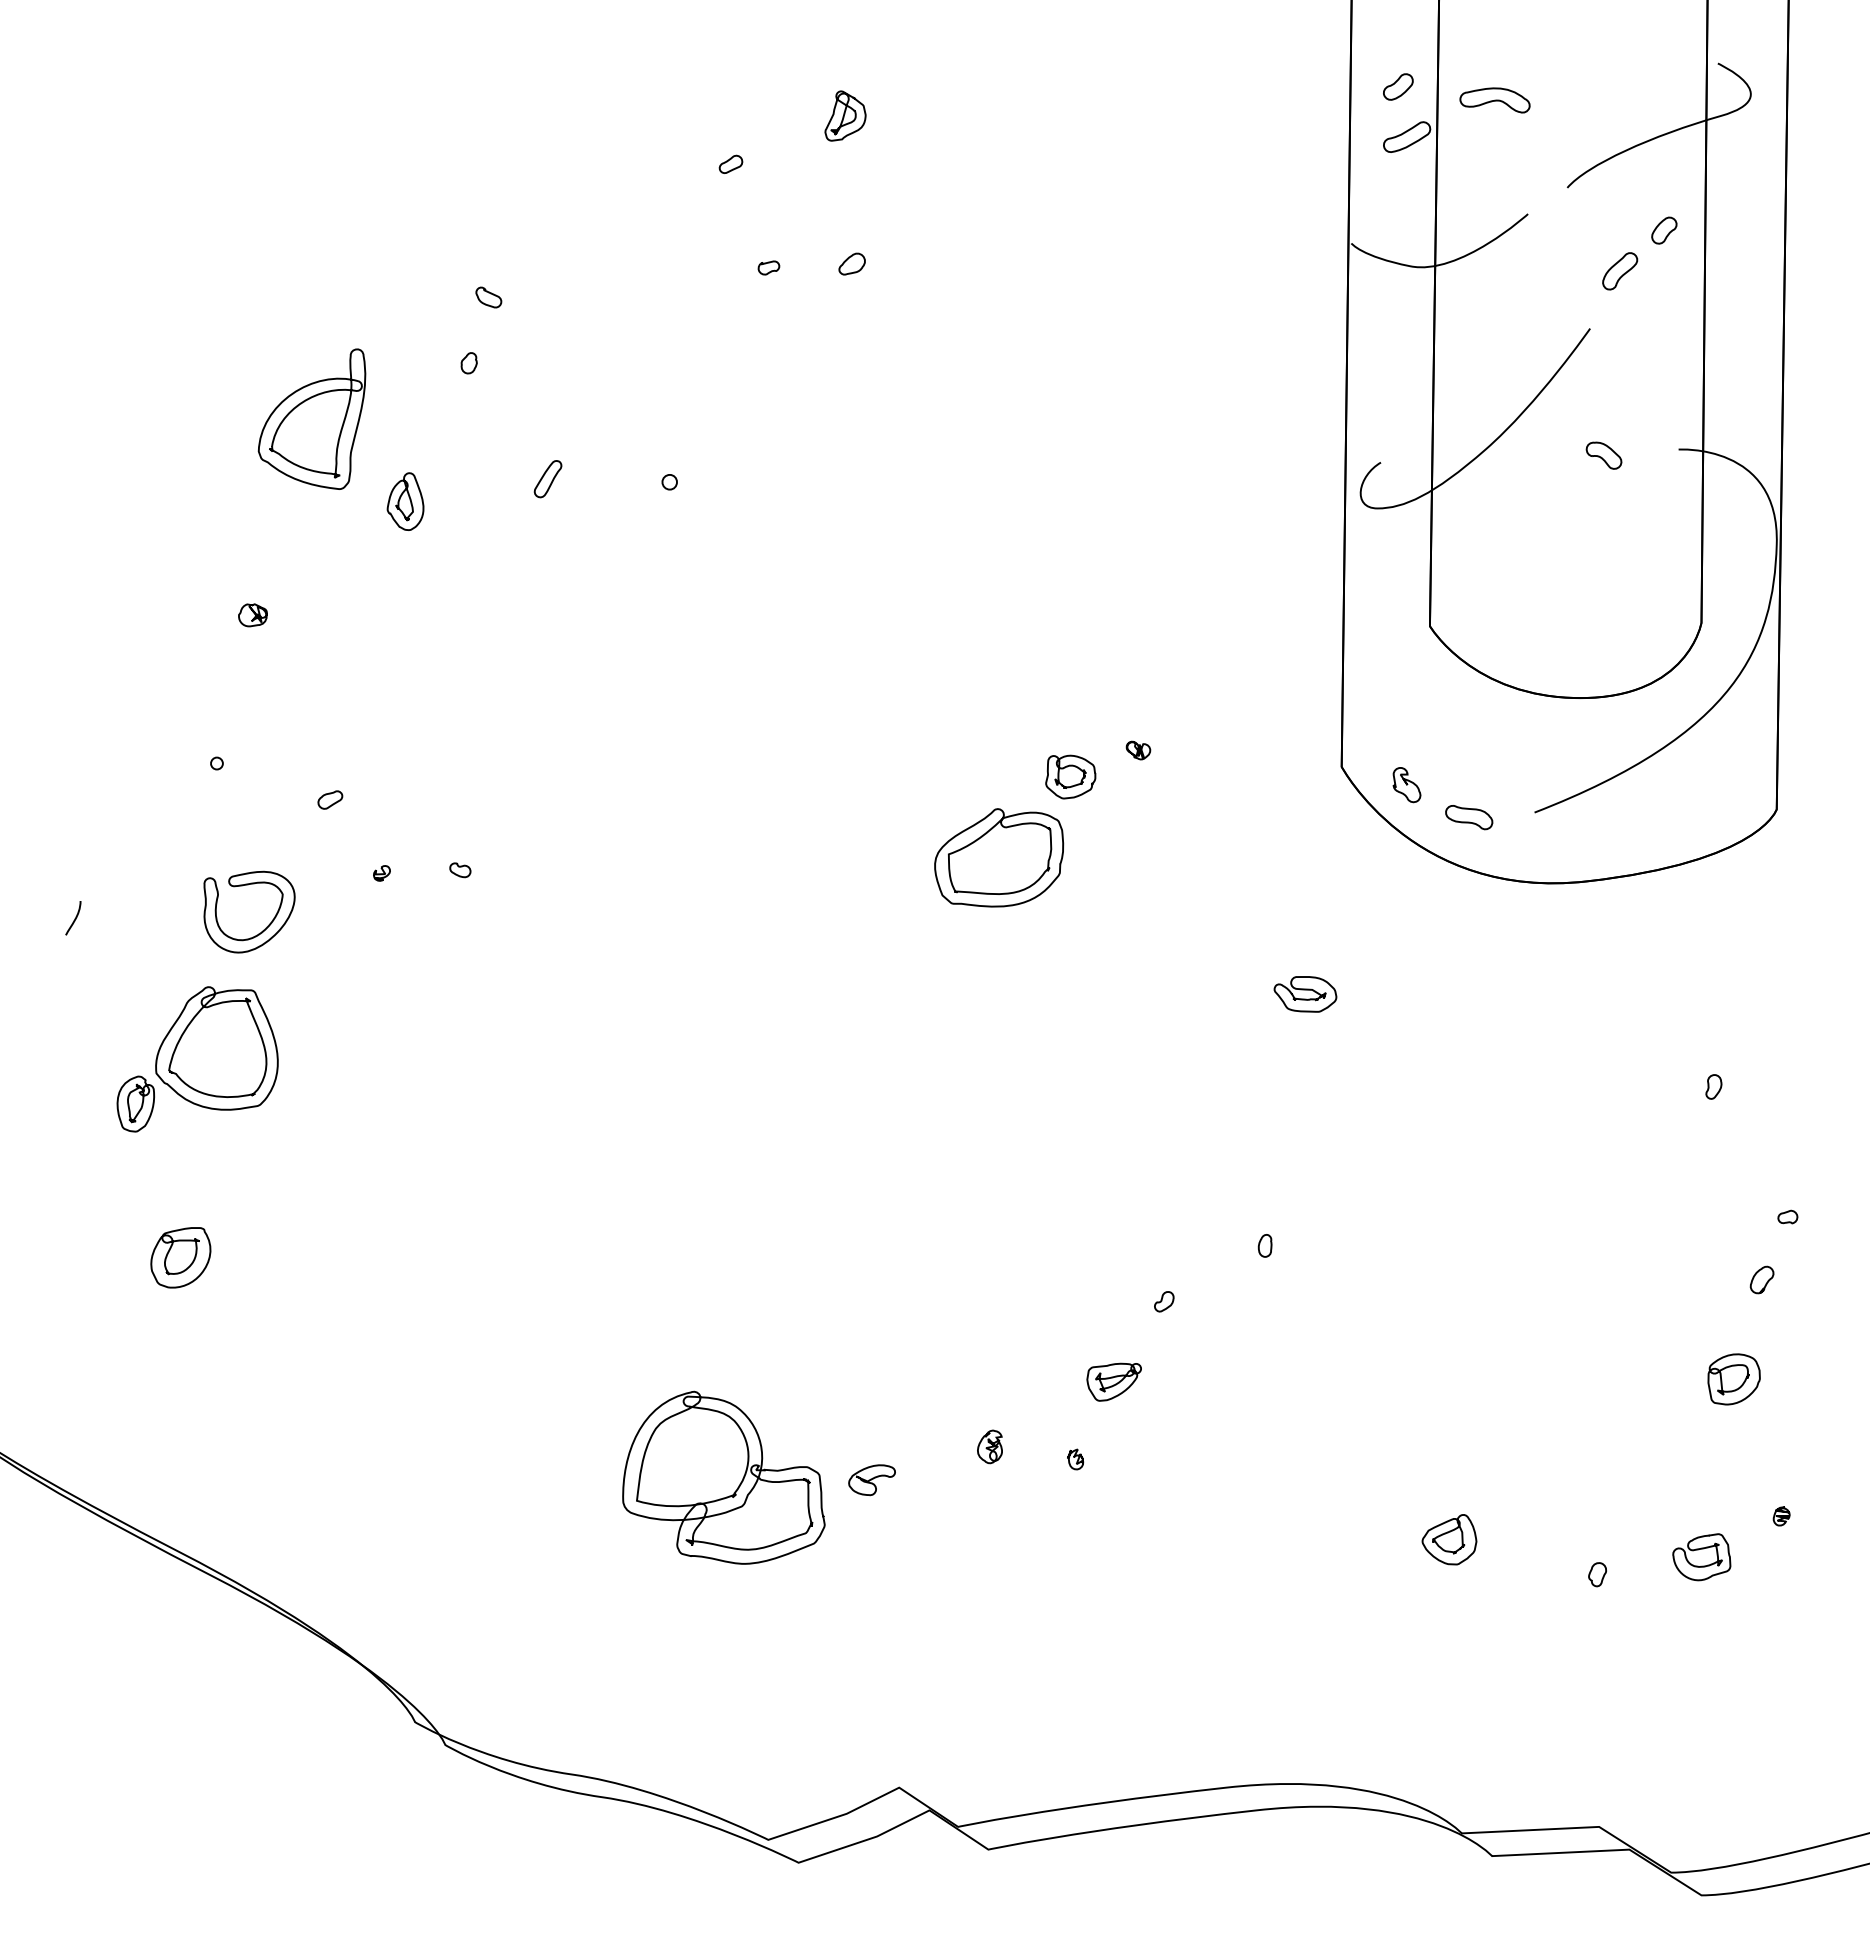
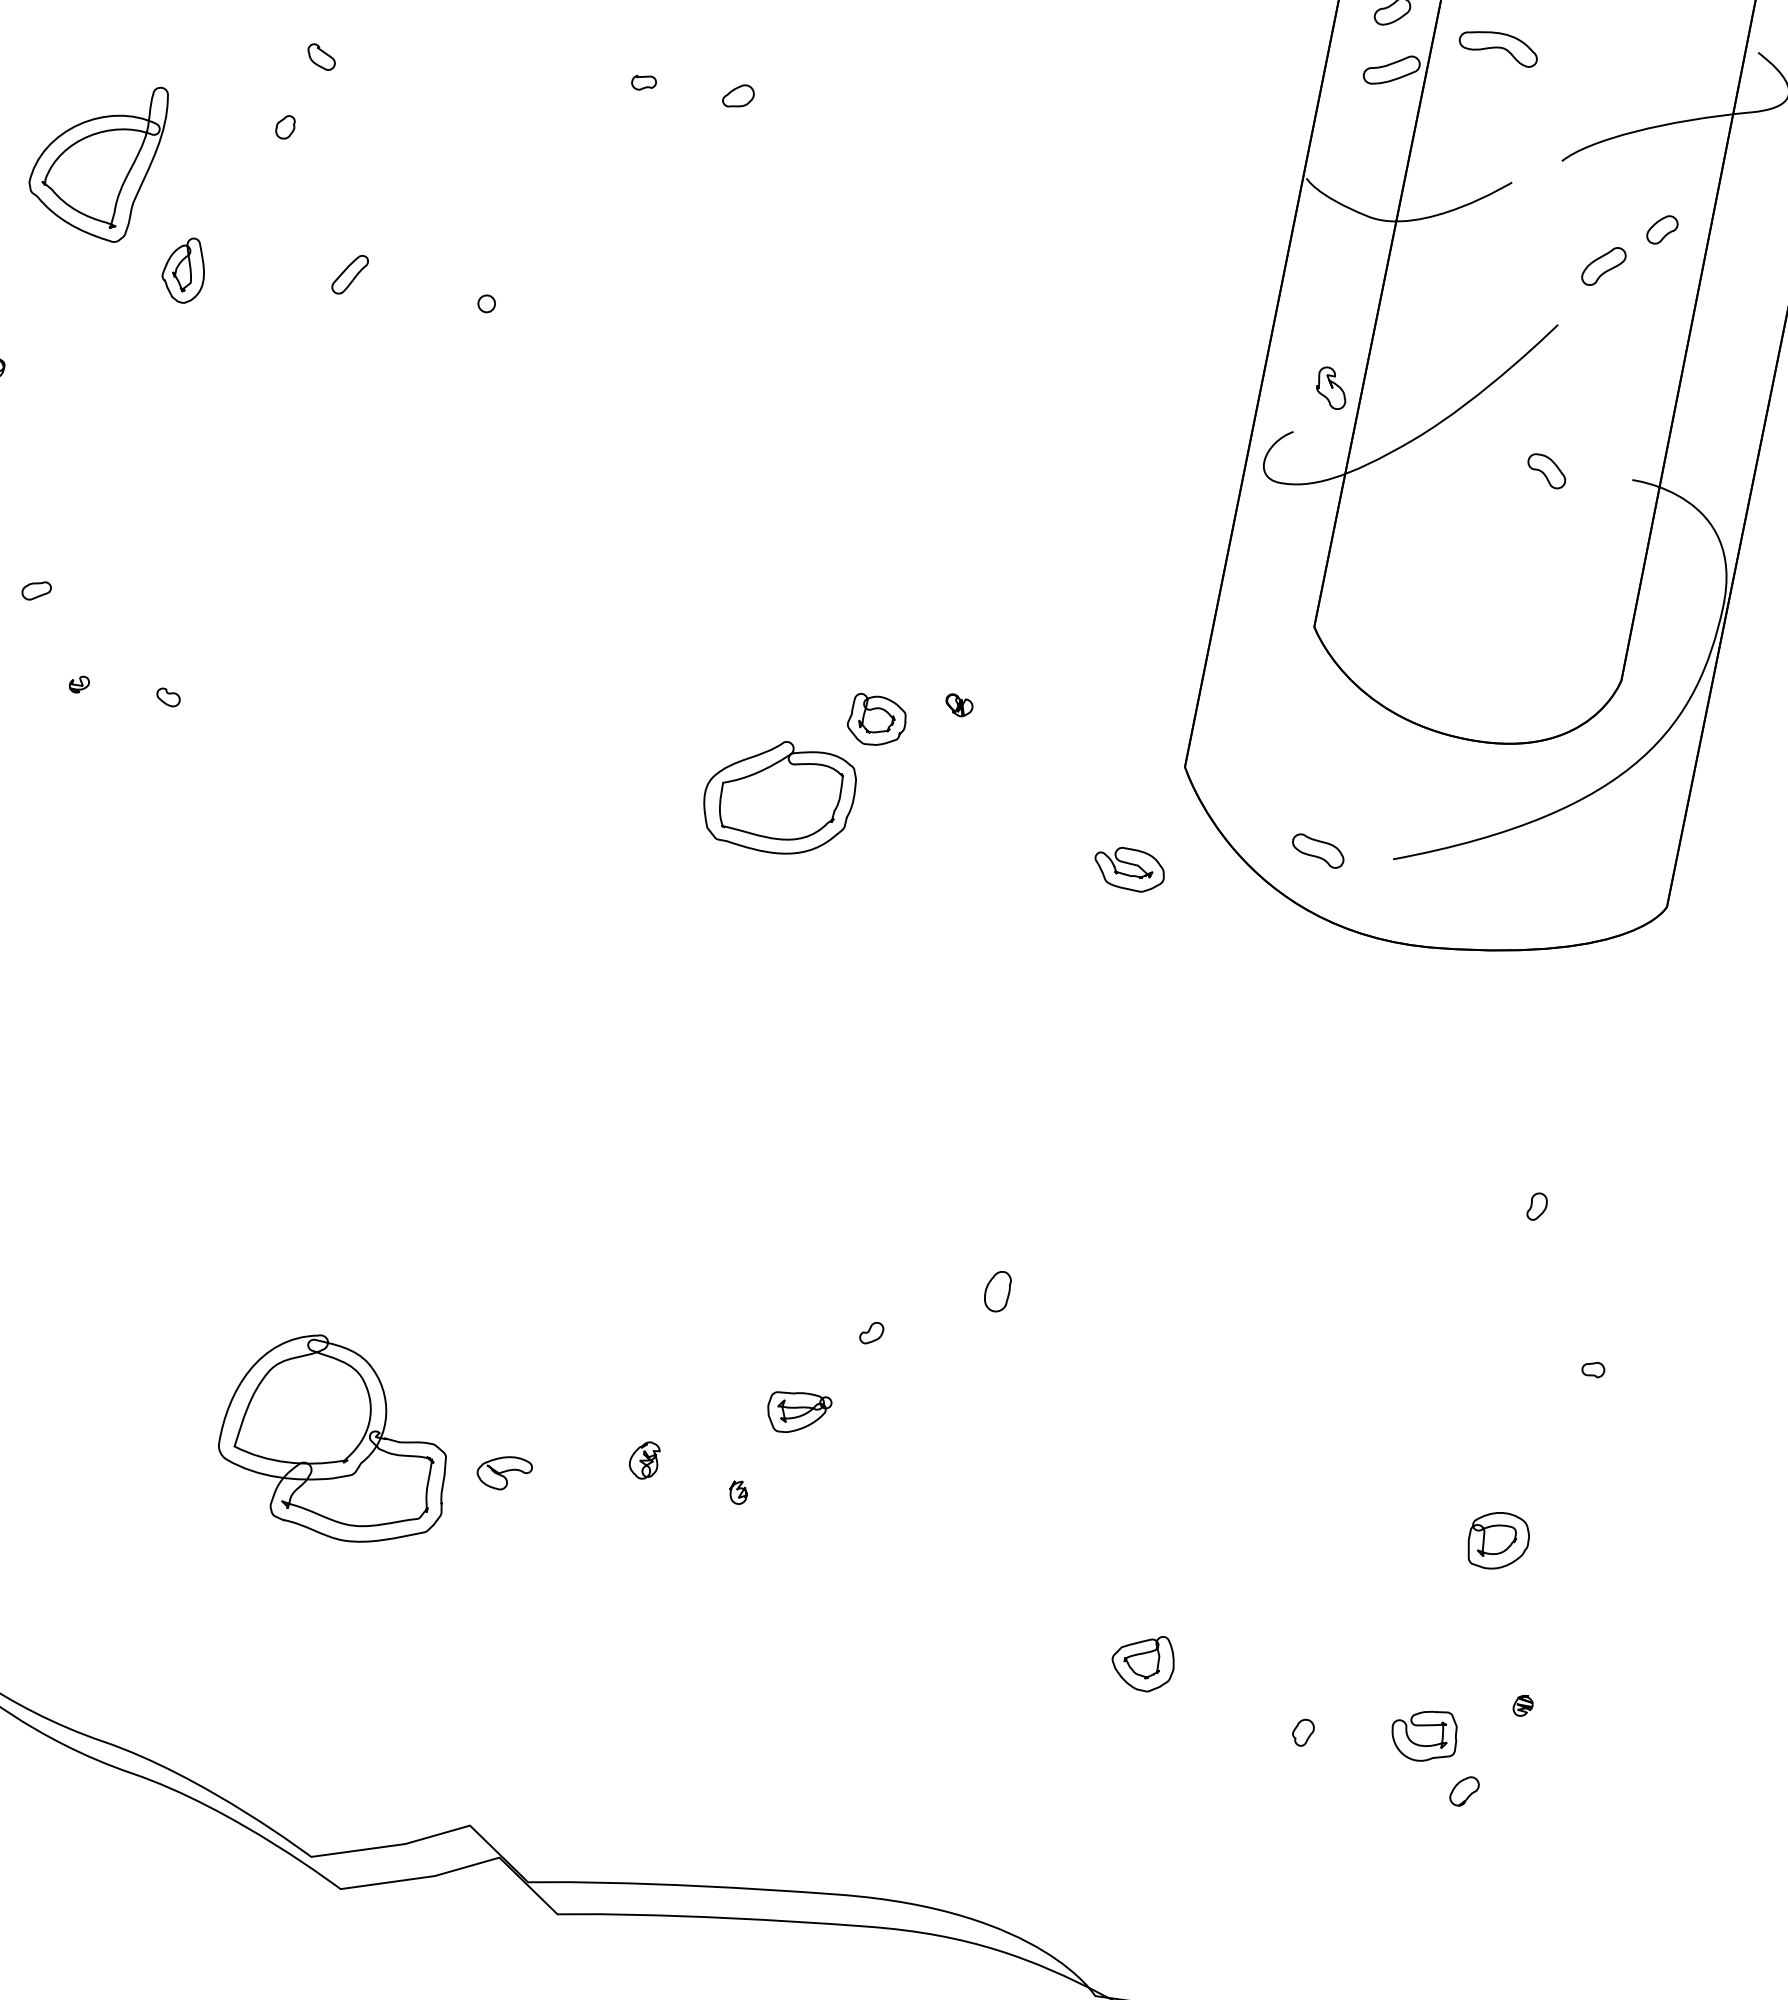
part: (1406, 785) -> (1331, 388), moved
part: (1305, 994) -> (1129, 869), moved
part: (1264, 1245) -> (996, 1290), size x1.6
part: (1761, 1279) -> (1463, 1790), moved

